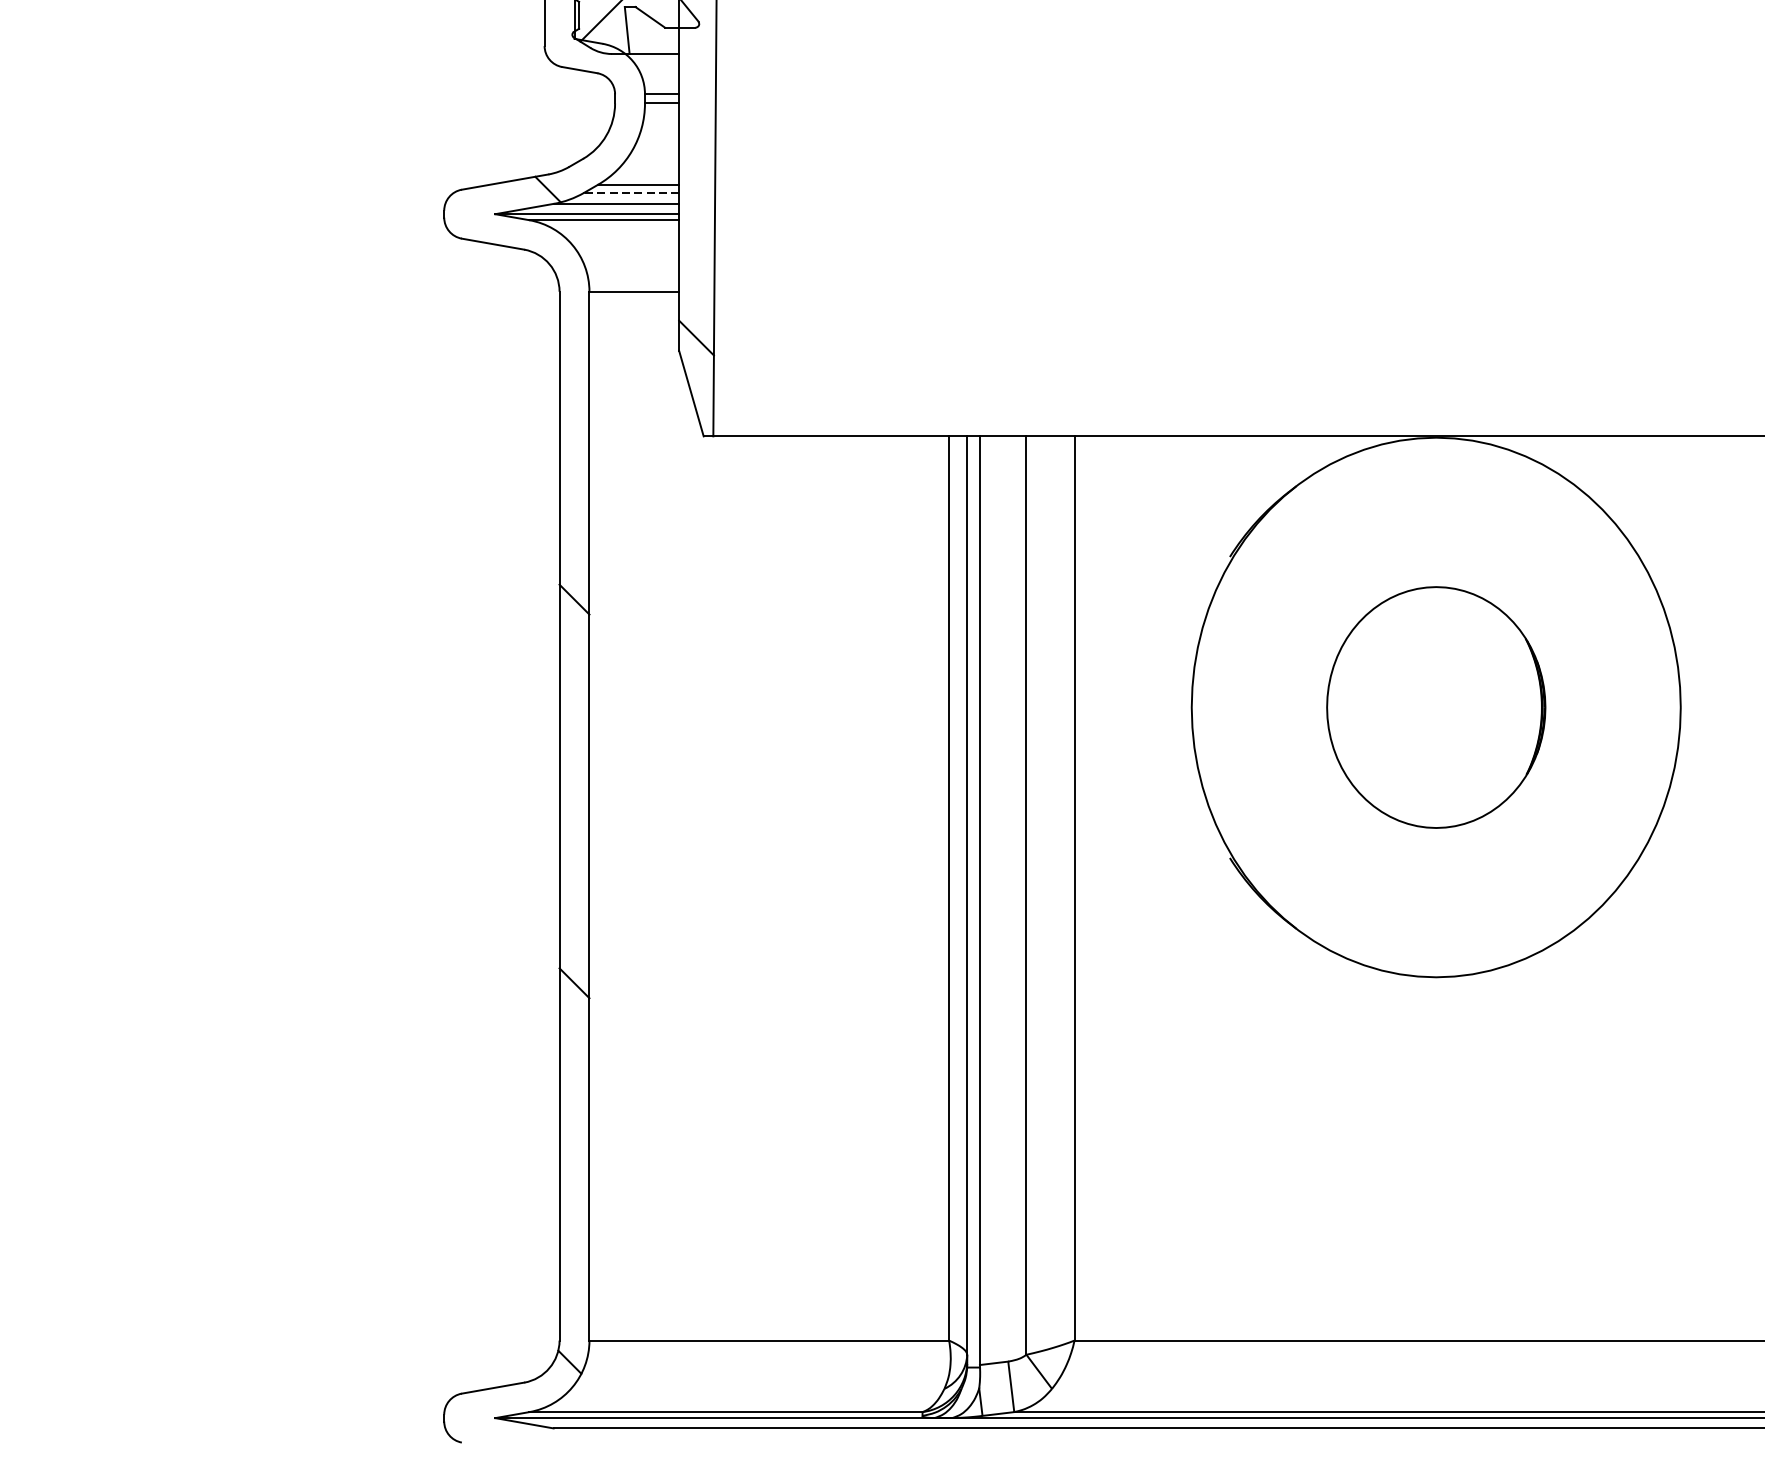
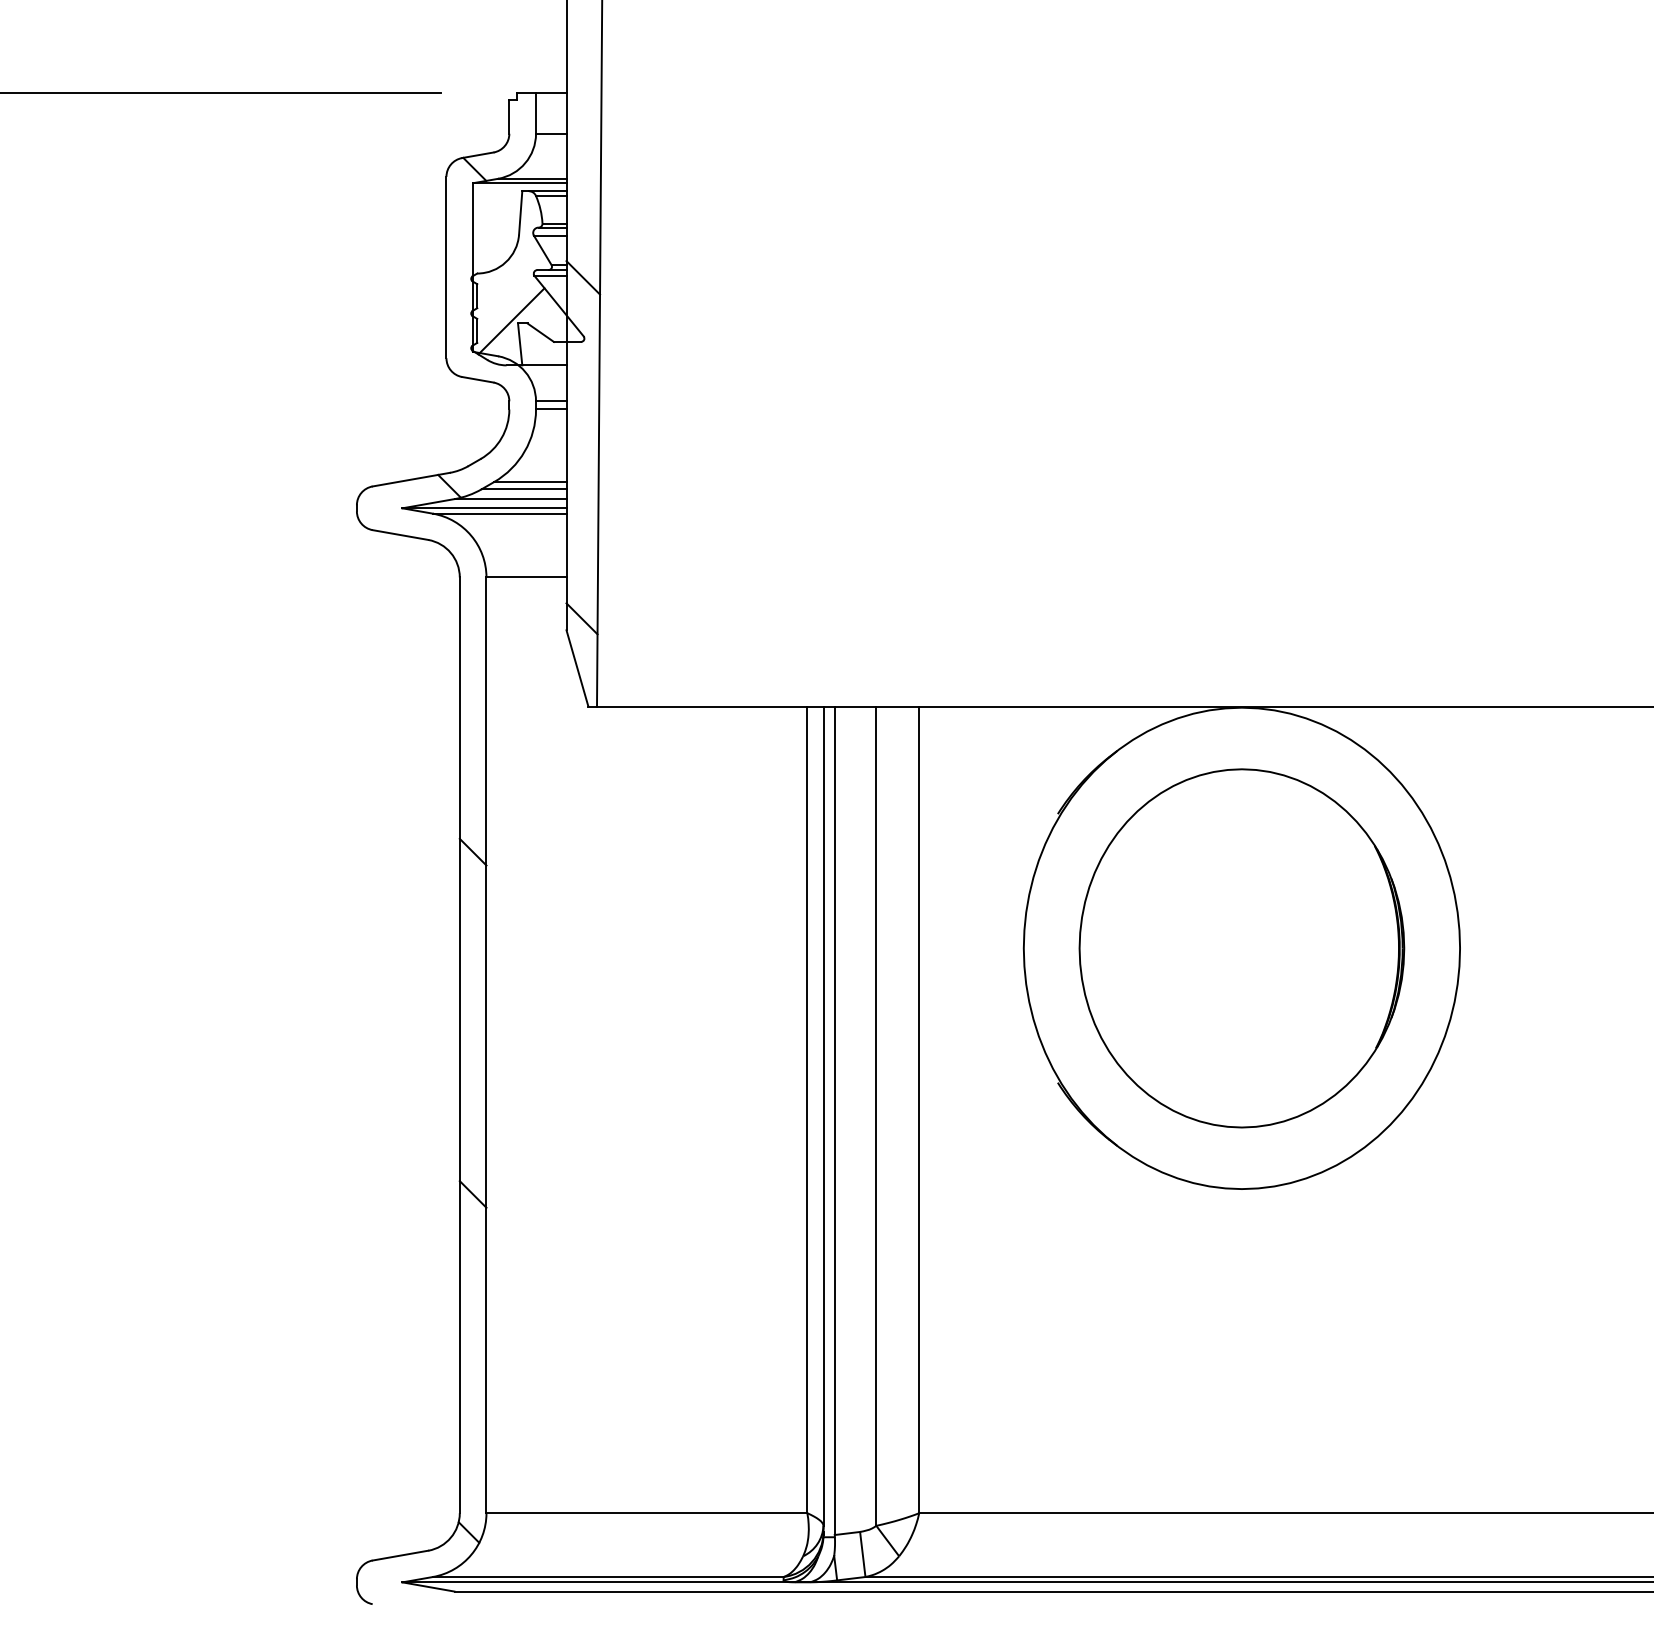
line: (630, 193) -> (523, 489), dashed -> solid
part: (1435, 707) -> (1241, 948), size x1.67

